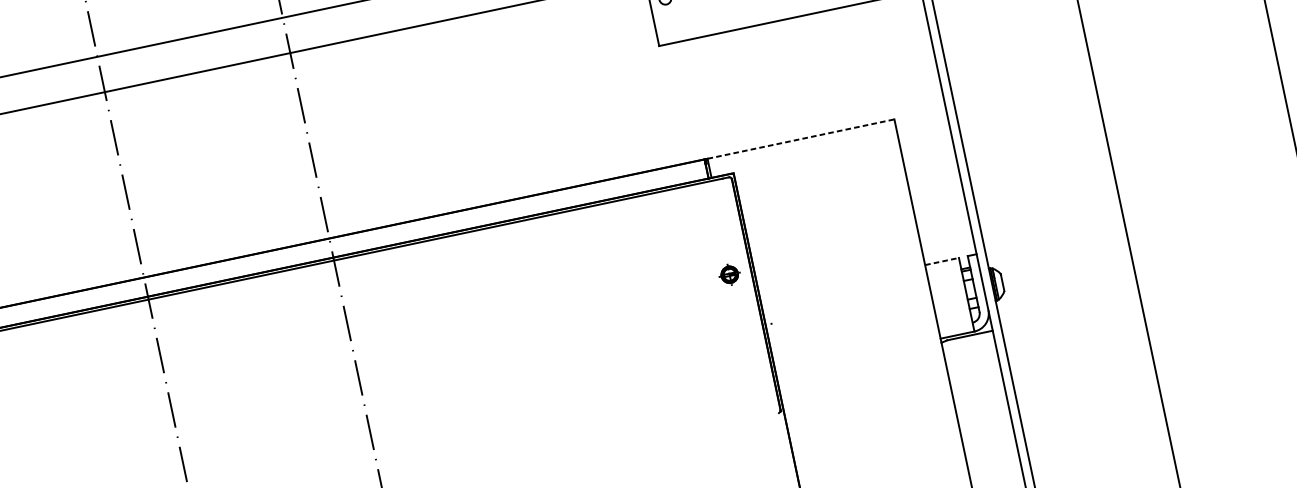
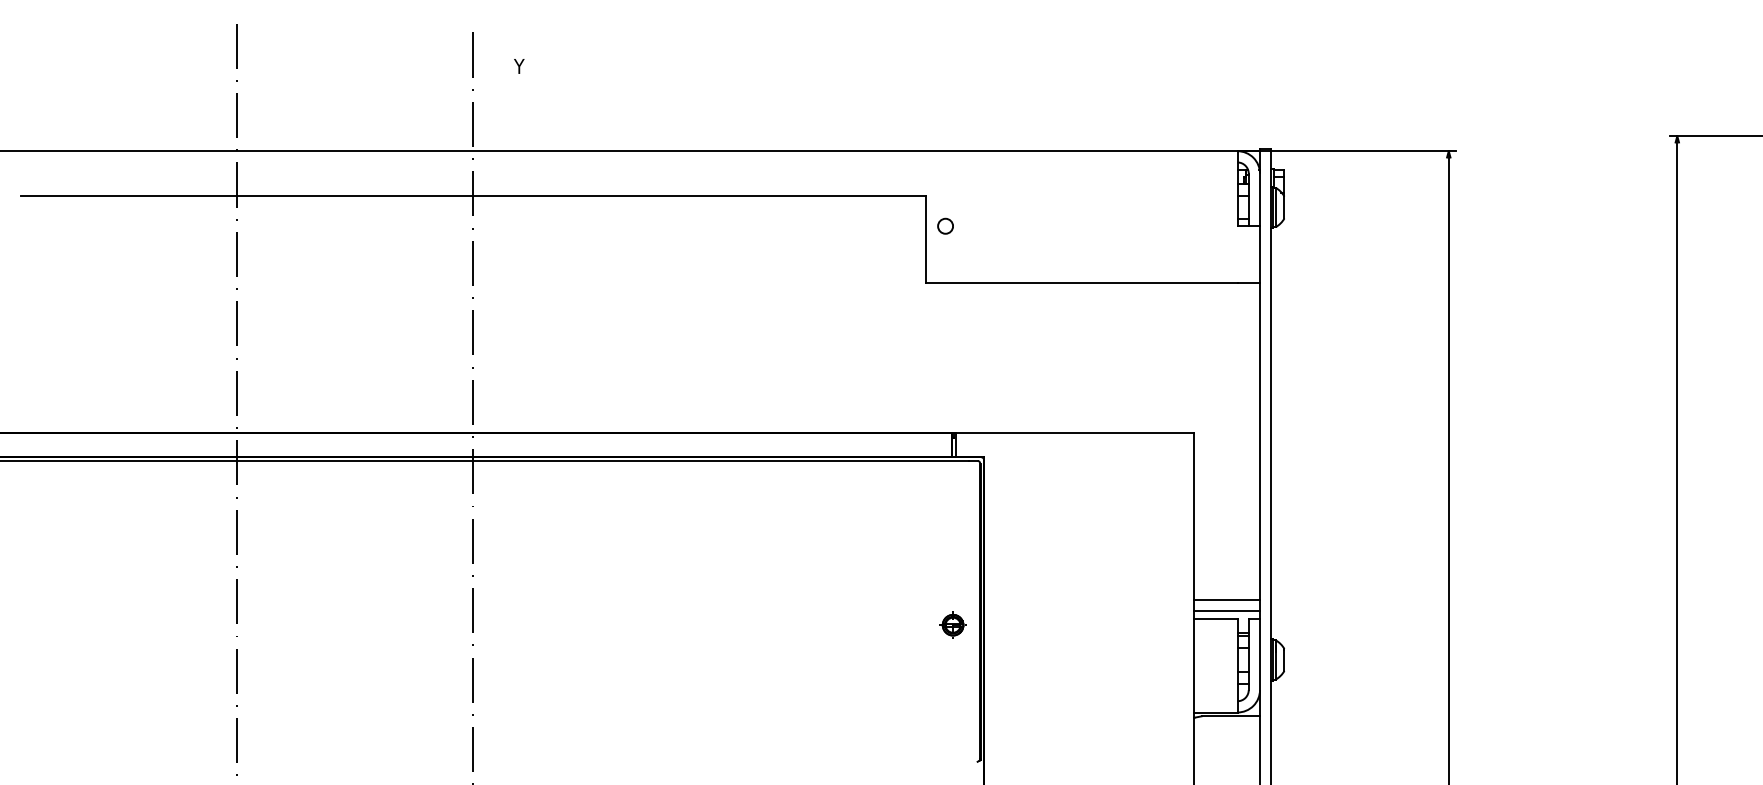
line: (801, 138) -> (1075, 432), dashed -> solid
line: (948, 245) -> (1227, 600), added
line: (949, 254) -> (1227, 611), added
line: (941, 261) -> (1215, 618), dashed -> solid
part: (729, 274) -> (952, 624), moved

